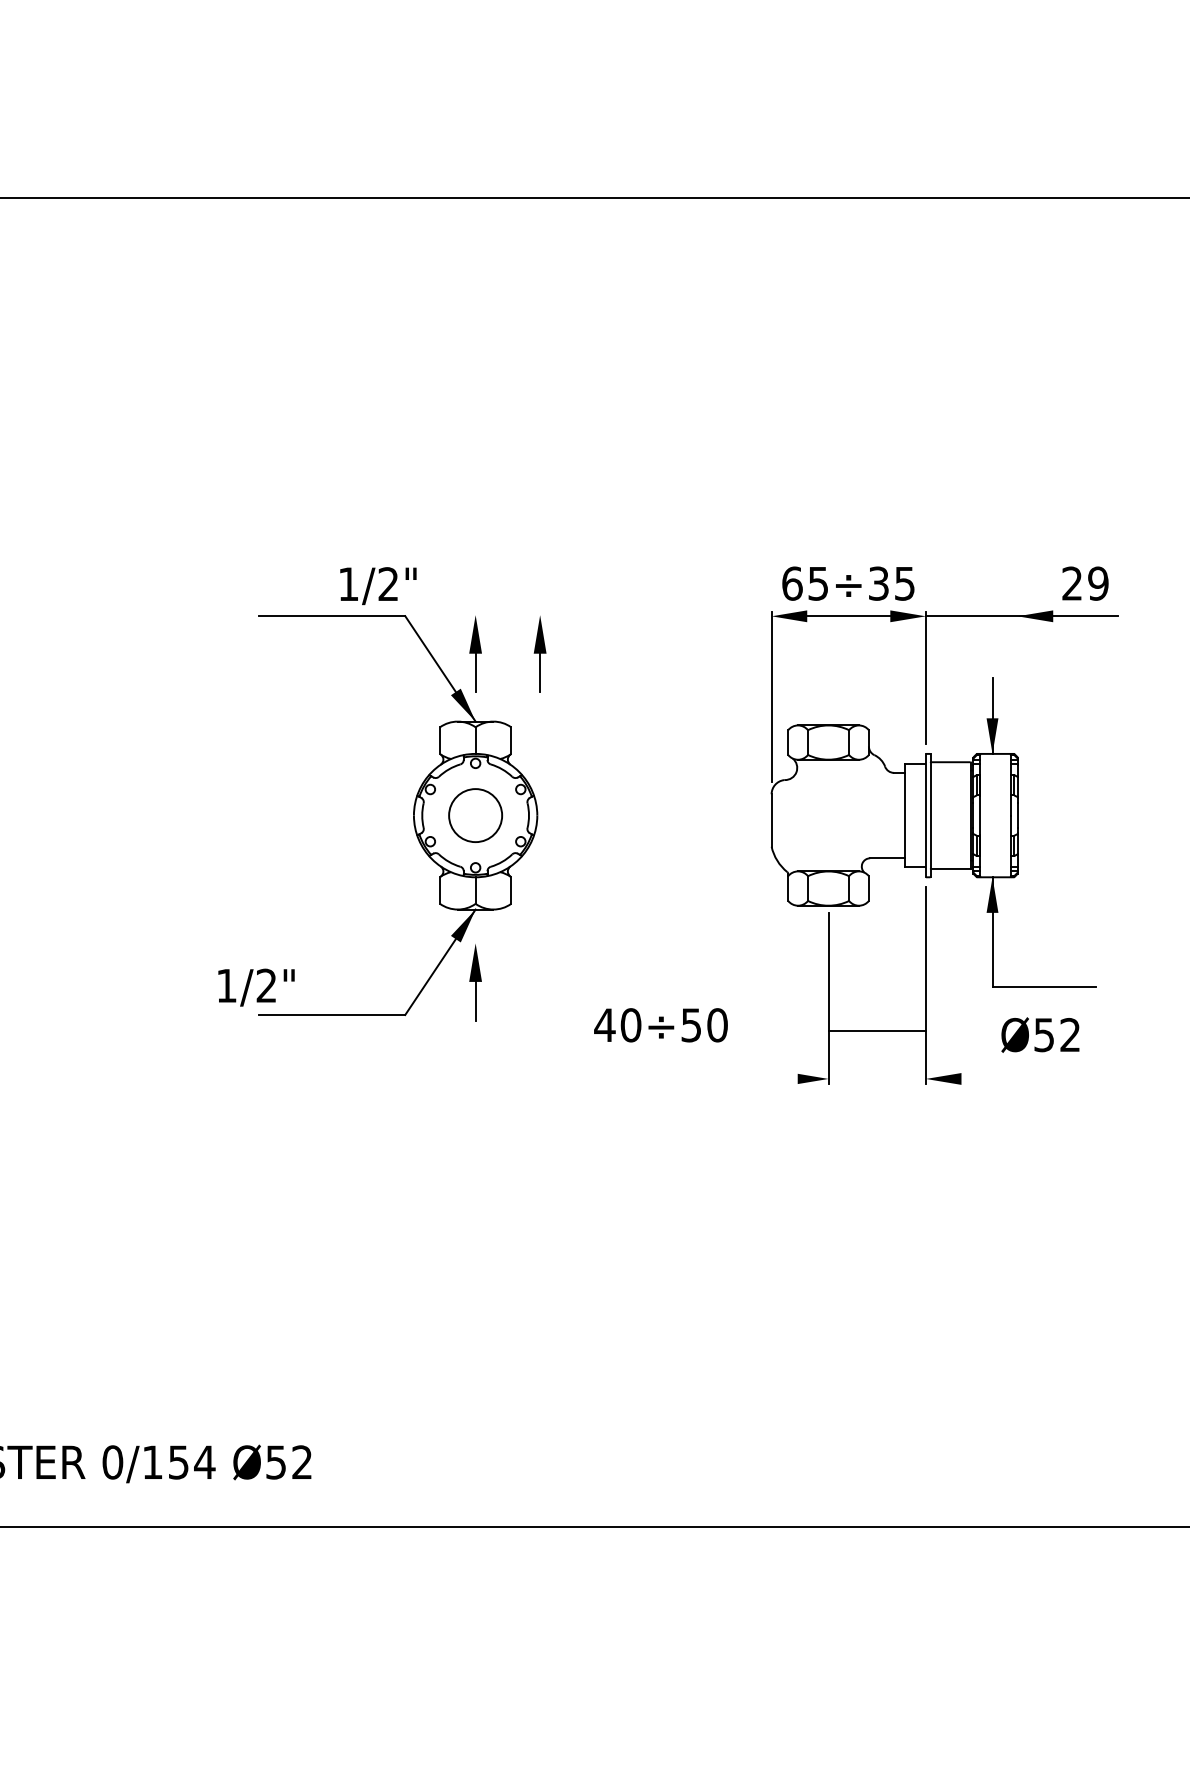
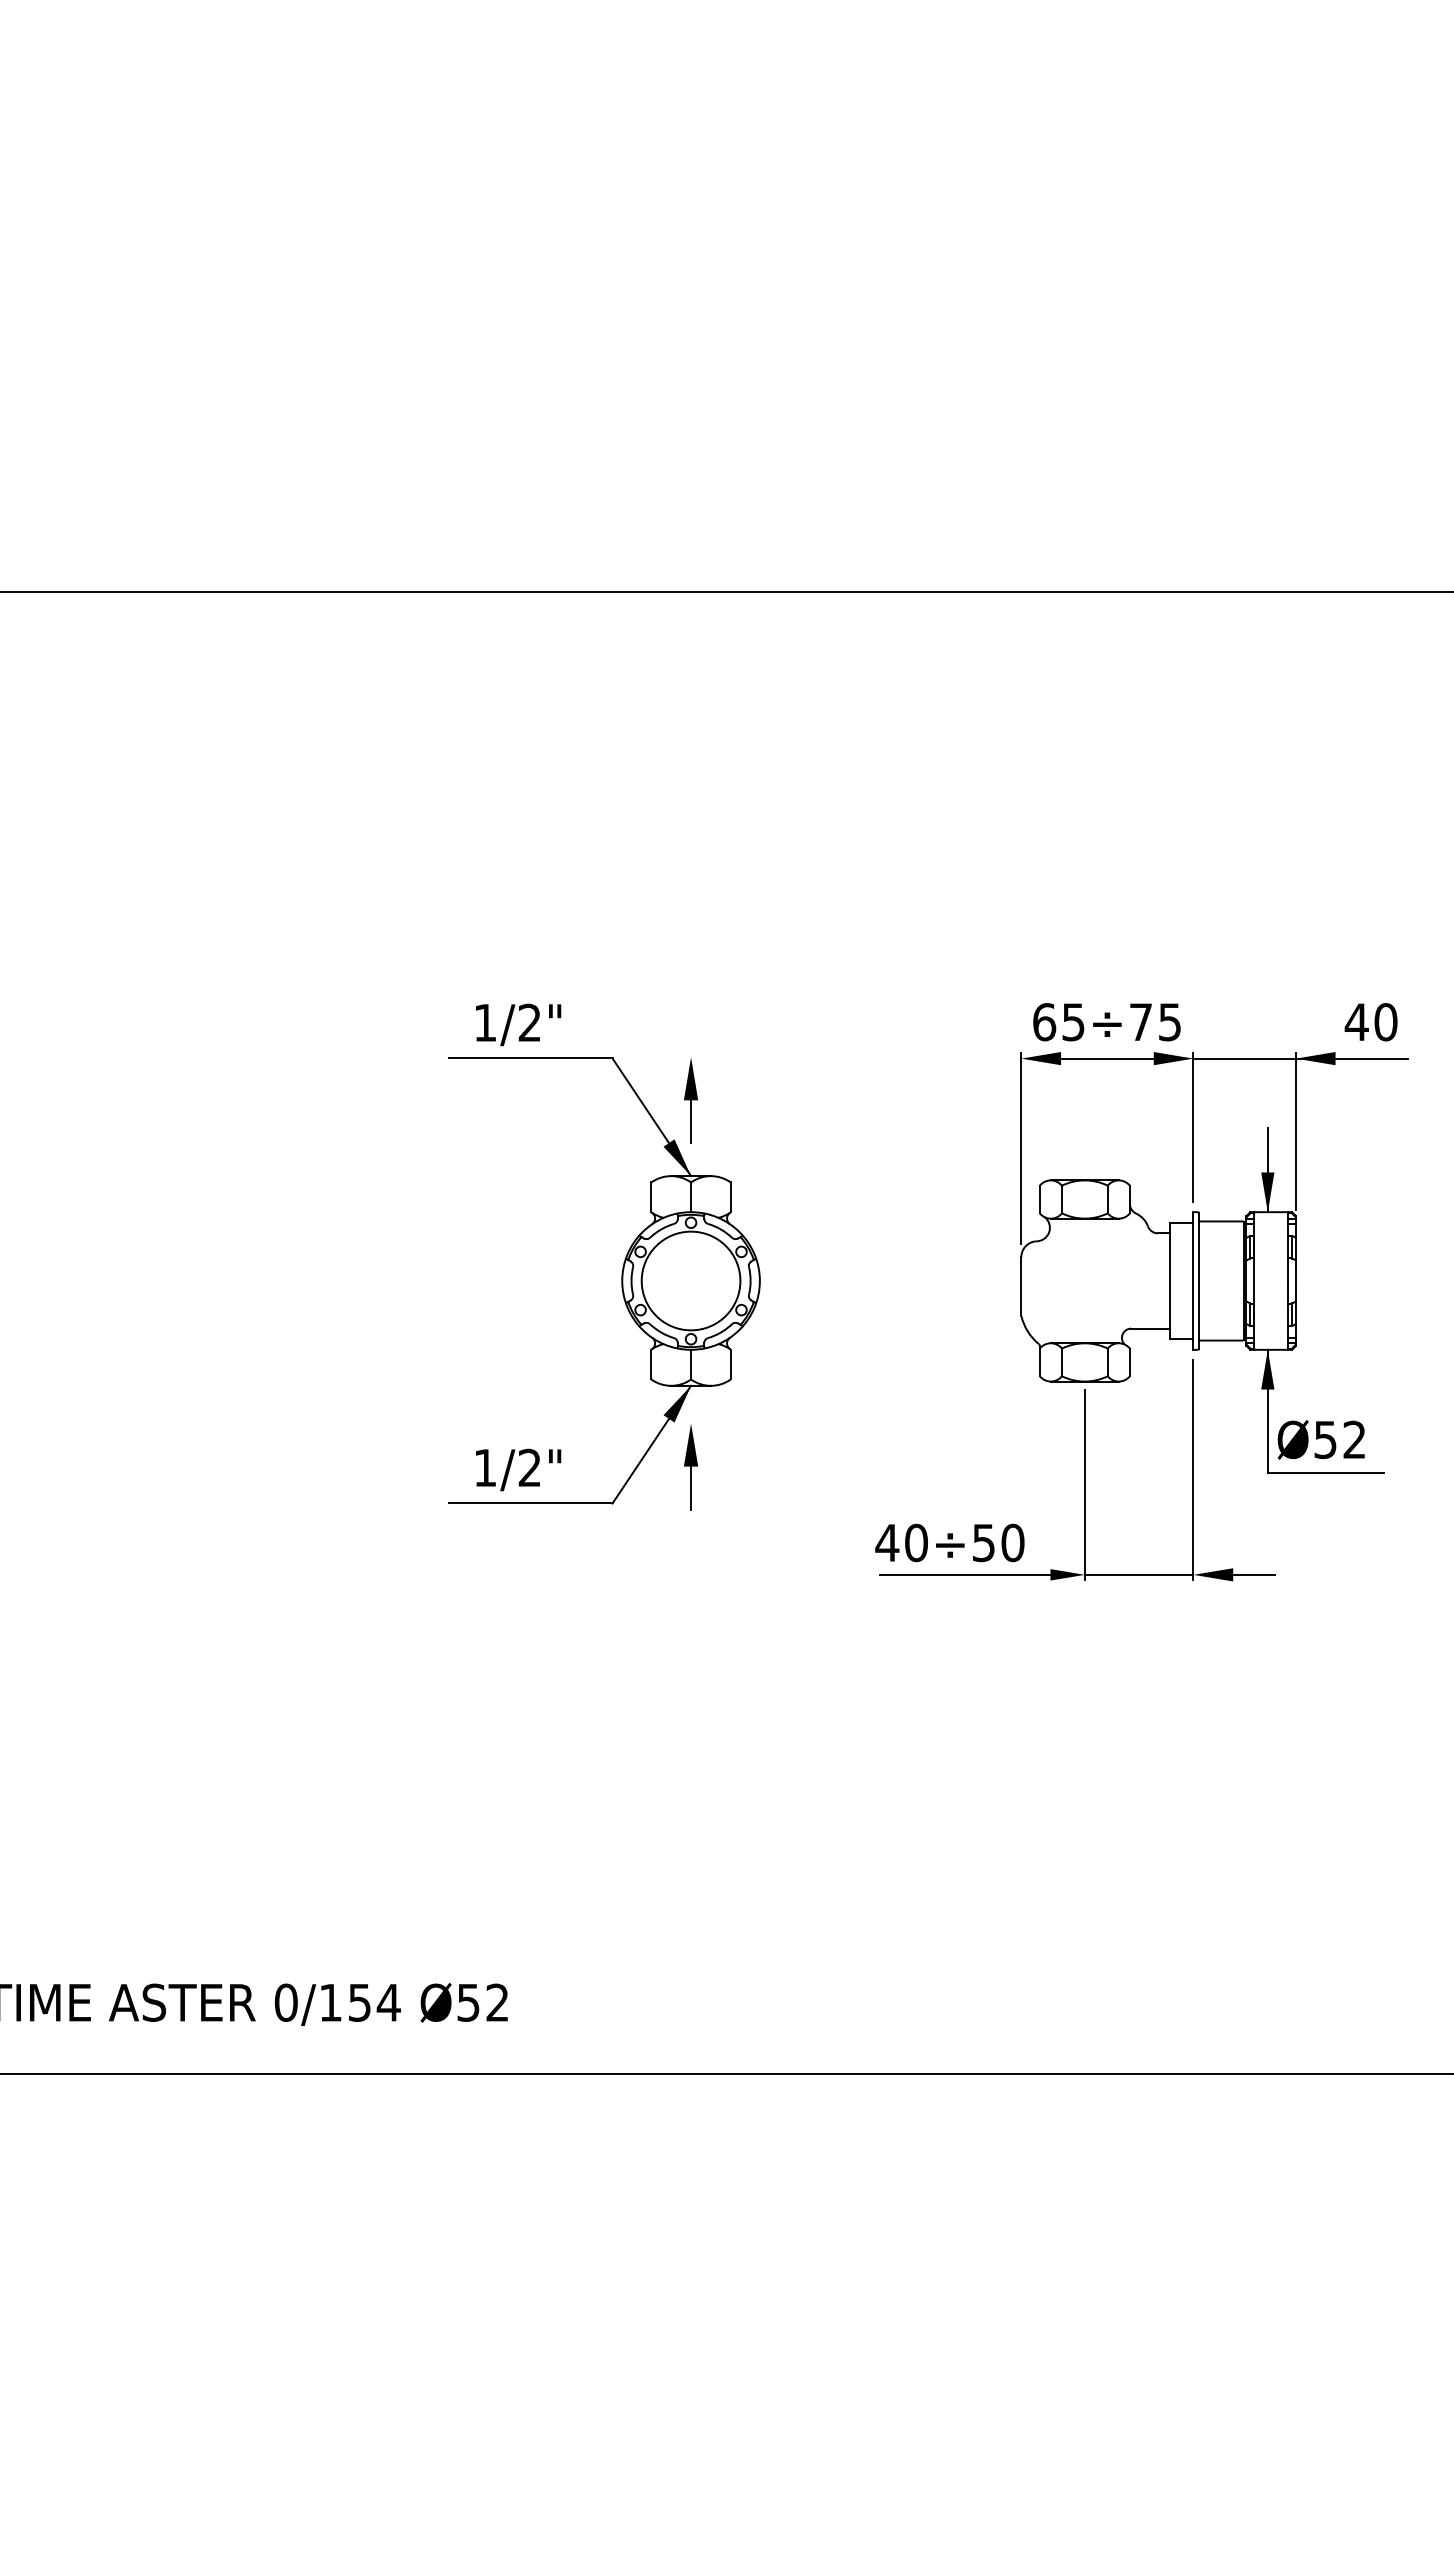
text: (878, 583) -> (1140, 1022), 65÷35 -> 65÷75
text: (1084, 583) -> (1370, 1022), 29 -> 40
text: (378, 585) -> (518, 1024), moved
part: (539, 653) -> (762, 1100), removed
line: (1017, 681) -> (1295, 1131), added
circle: (475, 815) -> (690, 1280), size x1.67
text: (256, 987) -> (518, 1469), moved
text: (660, 1024) -> (949, 1542), moved
line: (876, 1030) -> (1138, 1574), moved
text: (1039, 1034) -> (1320, 1439), moved
line: (720, 1078) -> (964, 1574), added
line: (979, 1078) -> (1253, 1574), added

